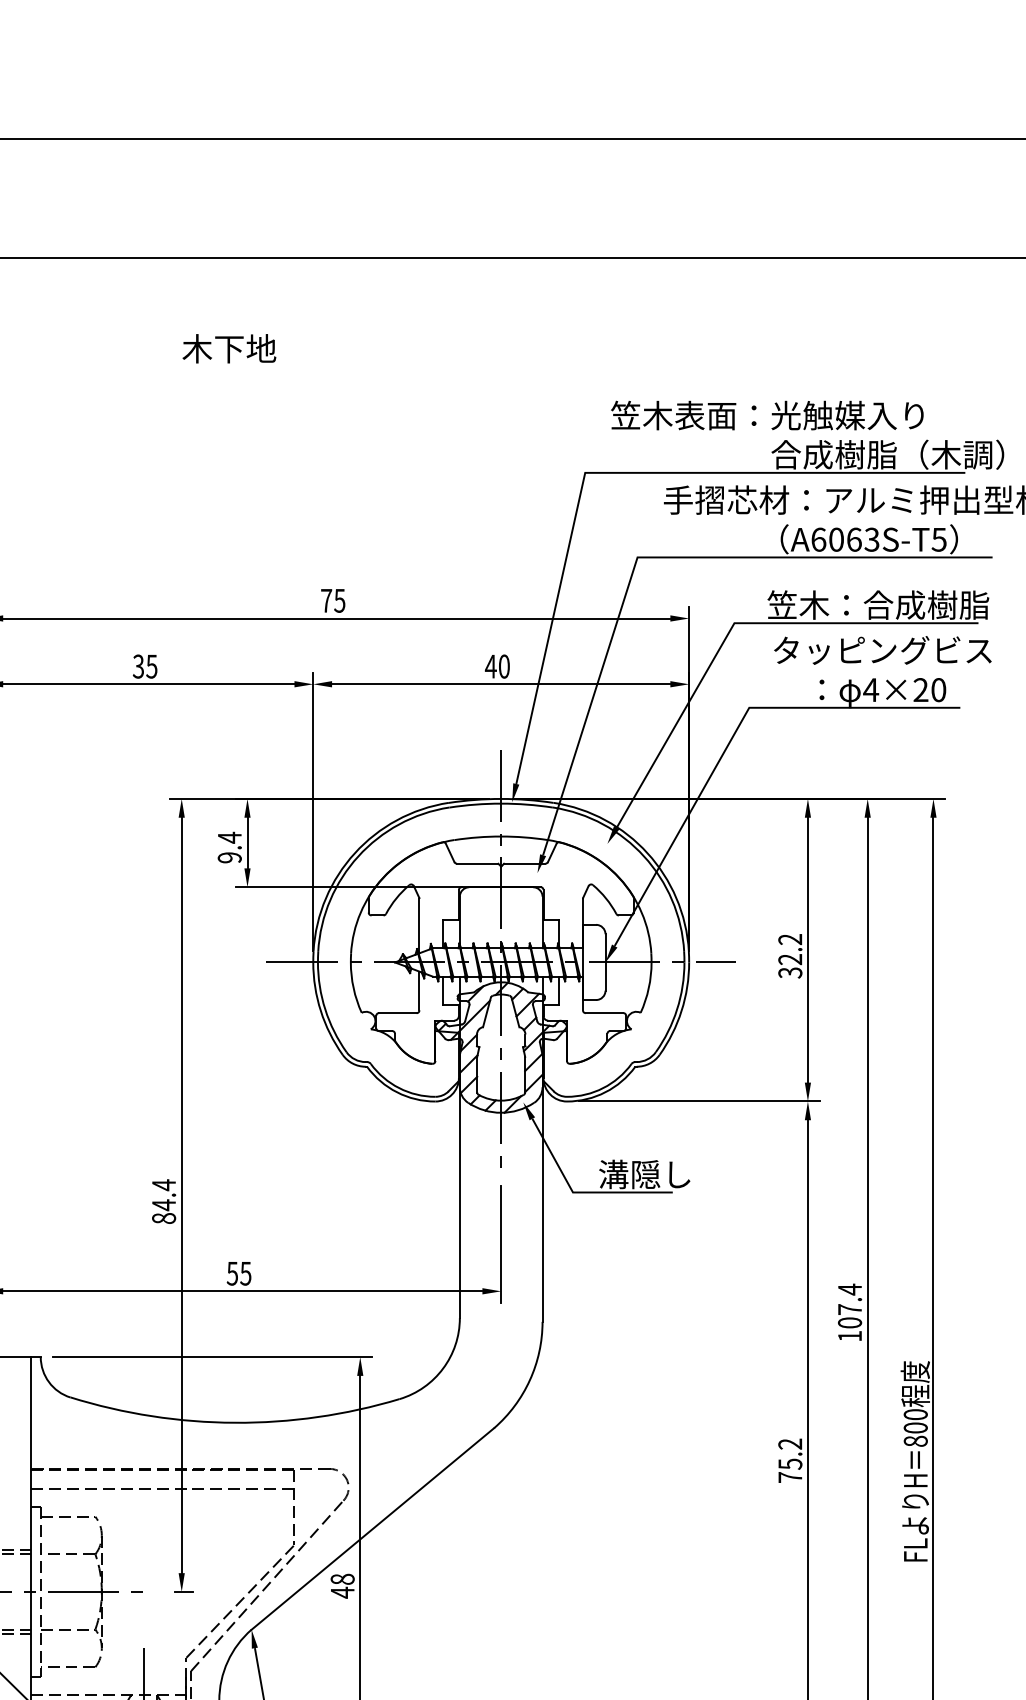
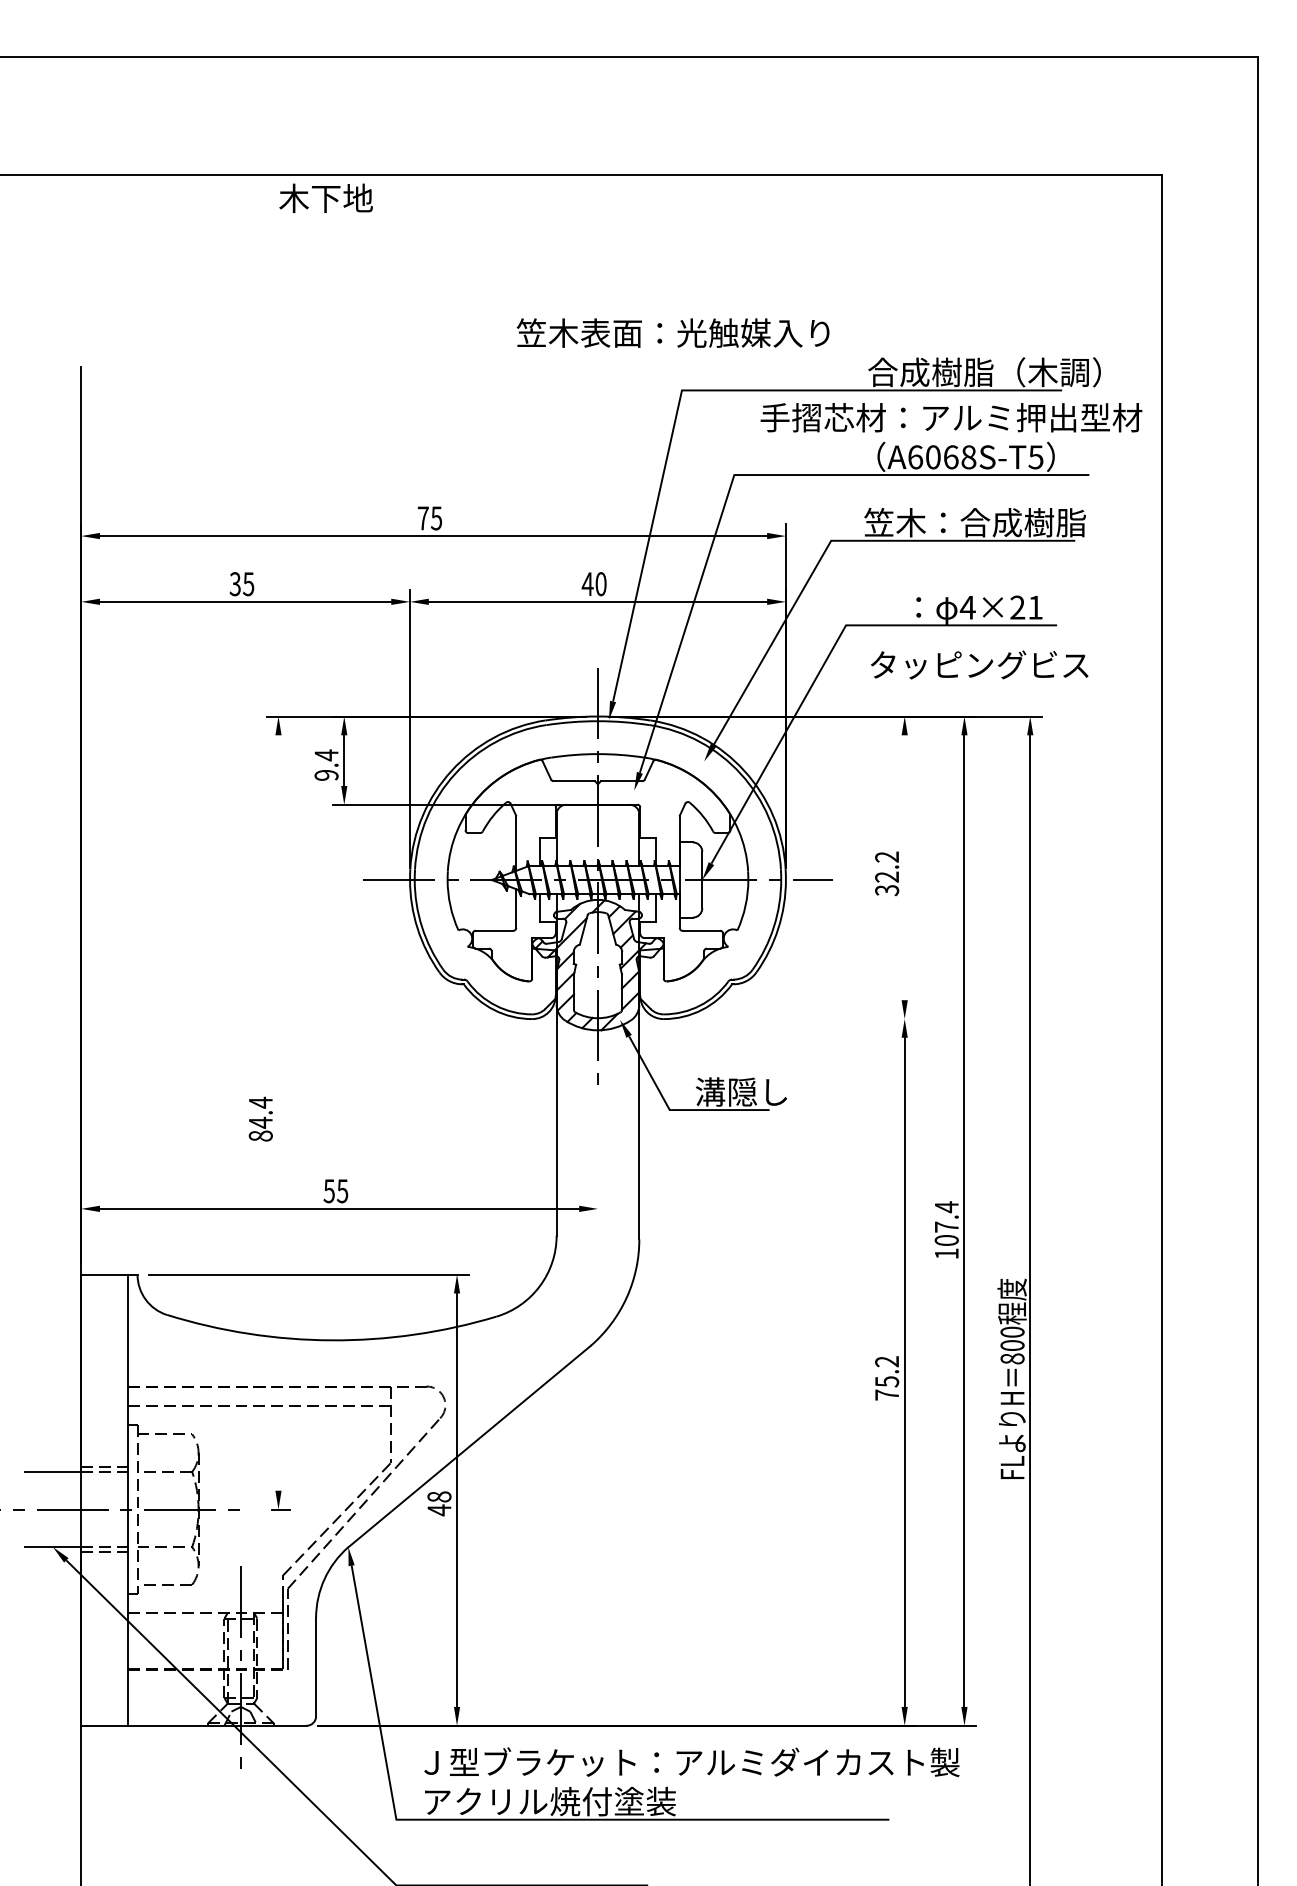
text: (228, 347) -> (325, 197), moved
text: (766, 414) -> (672, 332), moved
text: (871, 539) -> (968, 457), A6063S-T5 -> A6068S-T5
text: (882, 649) -> (979, 664), moved
text: (938, 689) -> (1035, 607), 4×20 -> 4×21
line: (807, 949) -> (904, 867), removed
line: (698, 1101) -> (795, 1019), removed
line: (181, 1194) -> (278, 1112), removed
line: (500, 1244) -> (597, 1162), removed

